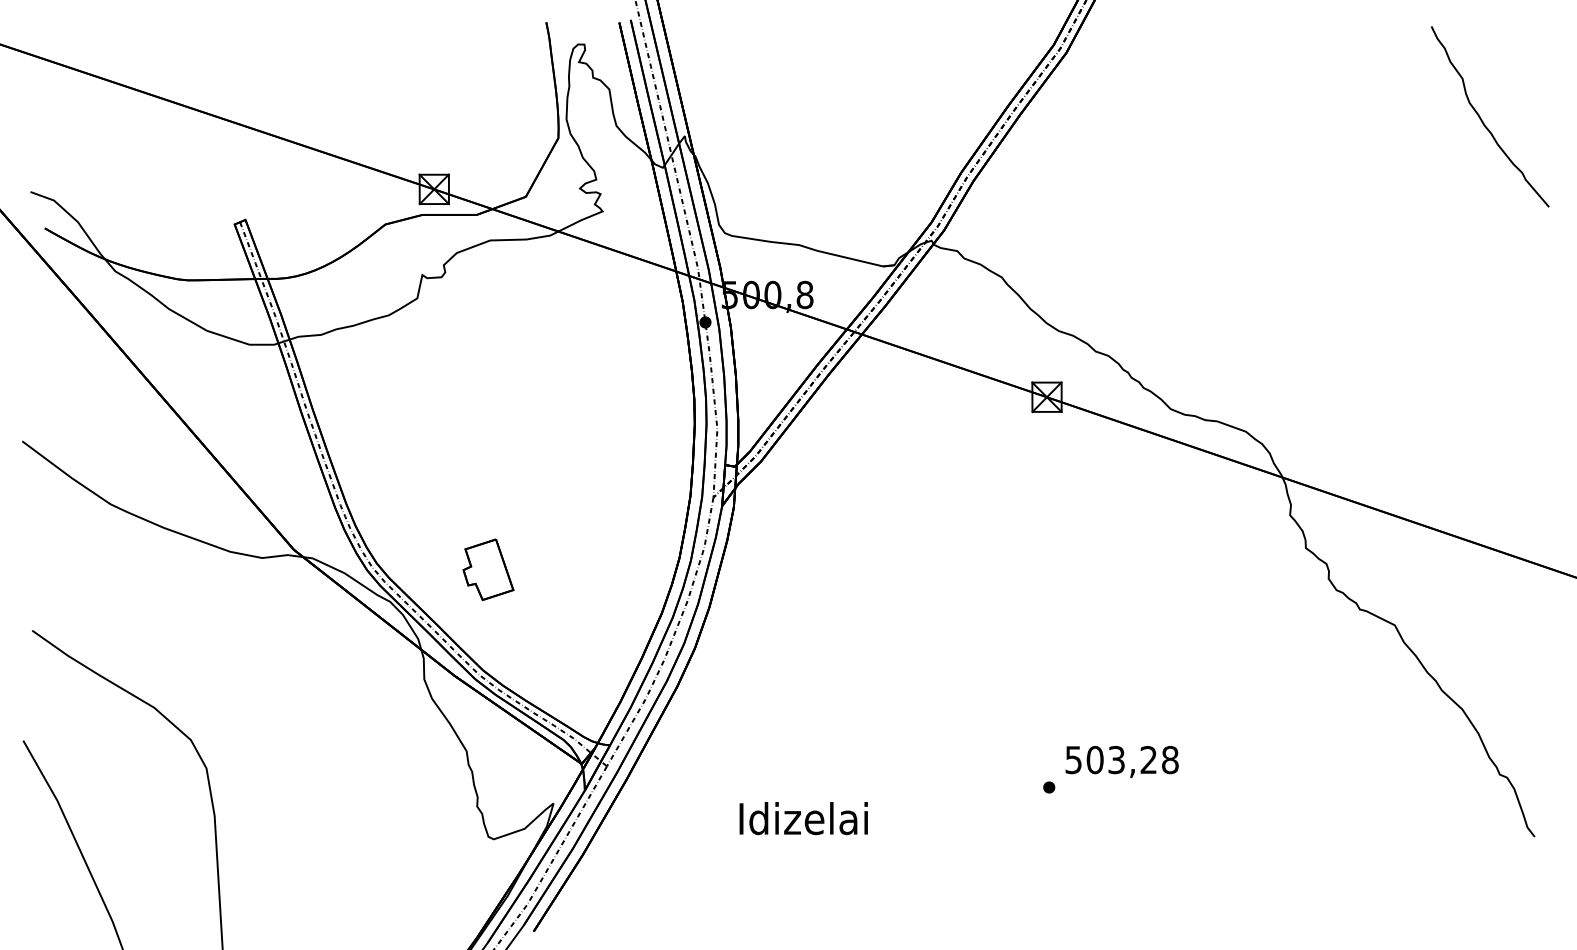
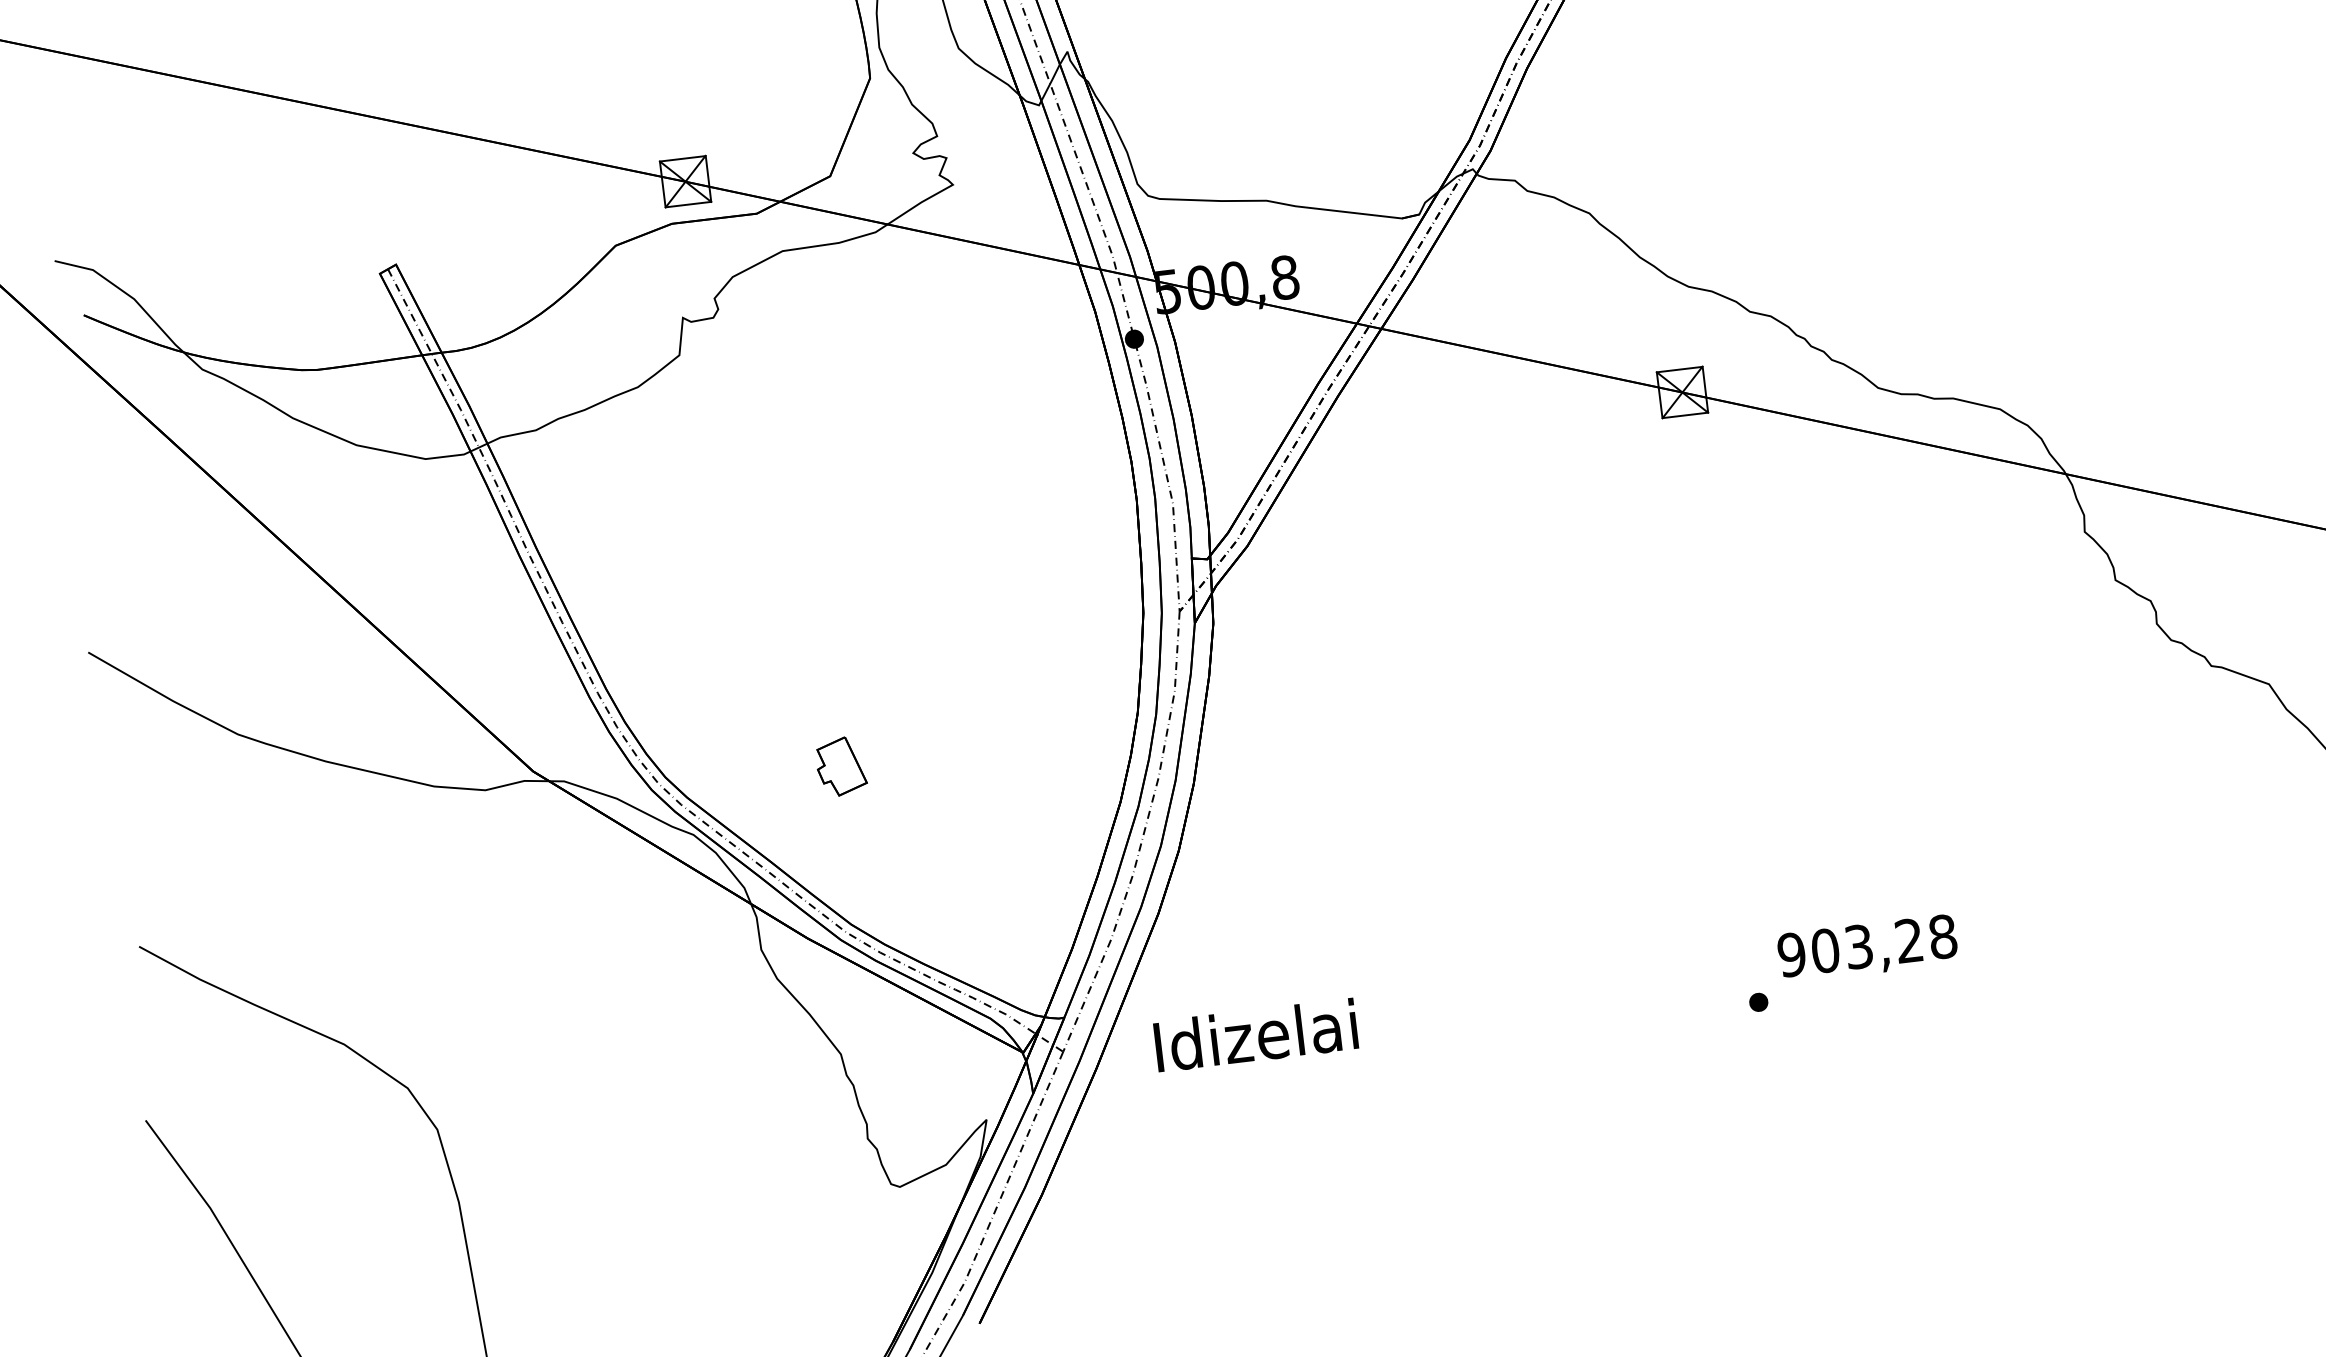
part: (488, 569) -> (841, 766), size x0.6
text: (1073, 759) -> (1791, 954), 503,28 -> 903,28
text: (803, 818) -> (1255, 1035), moved

